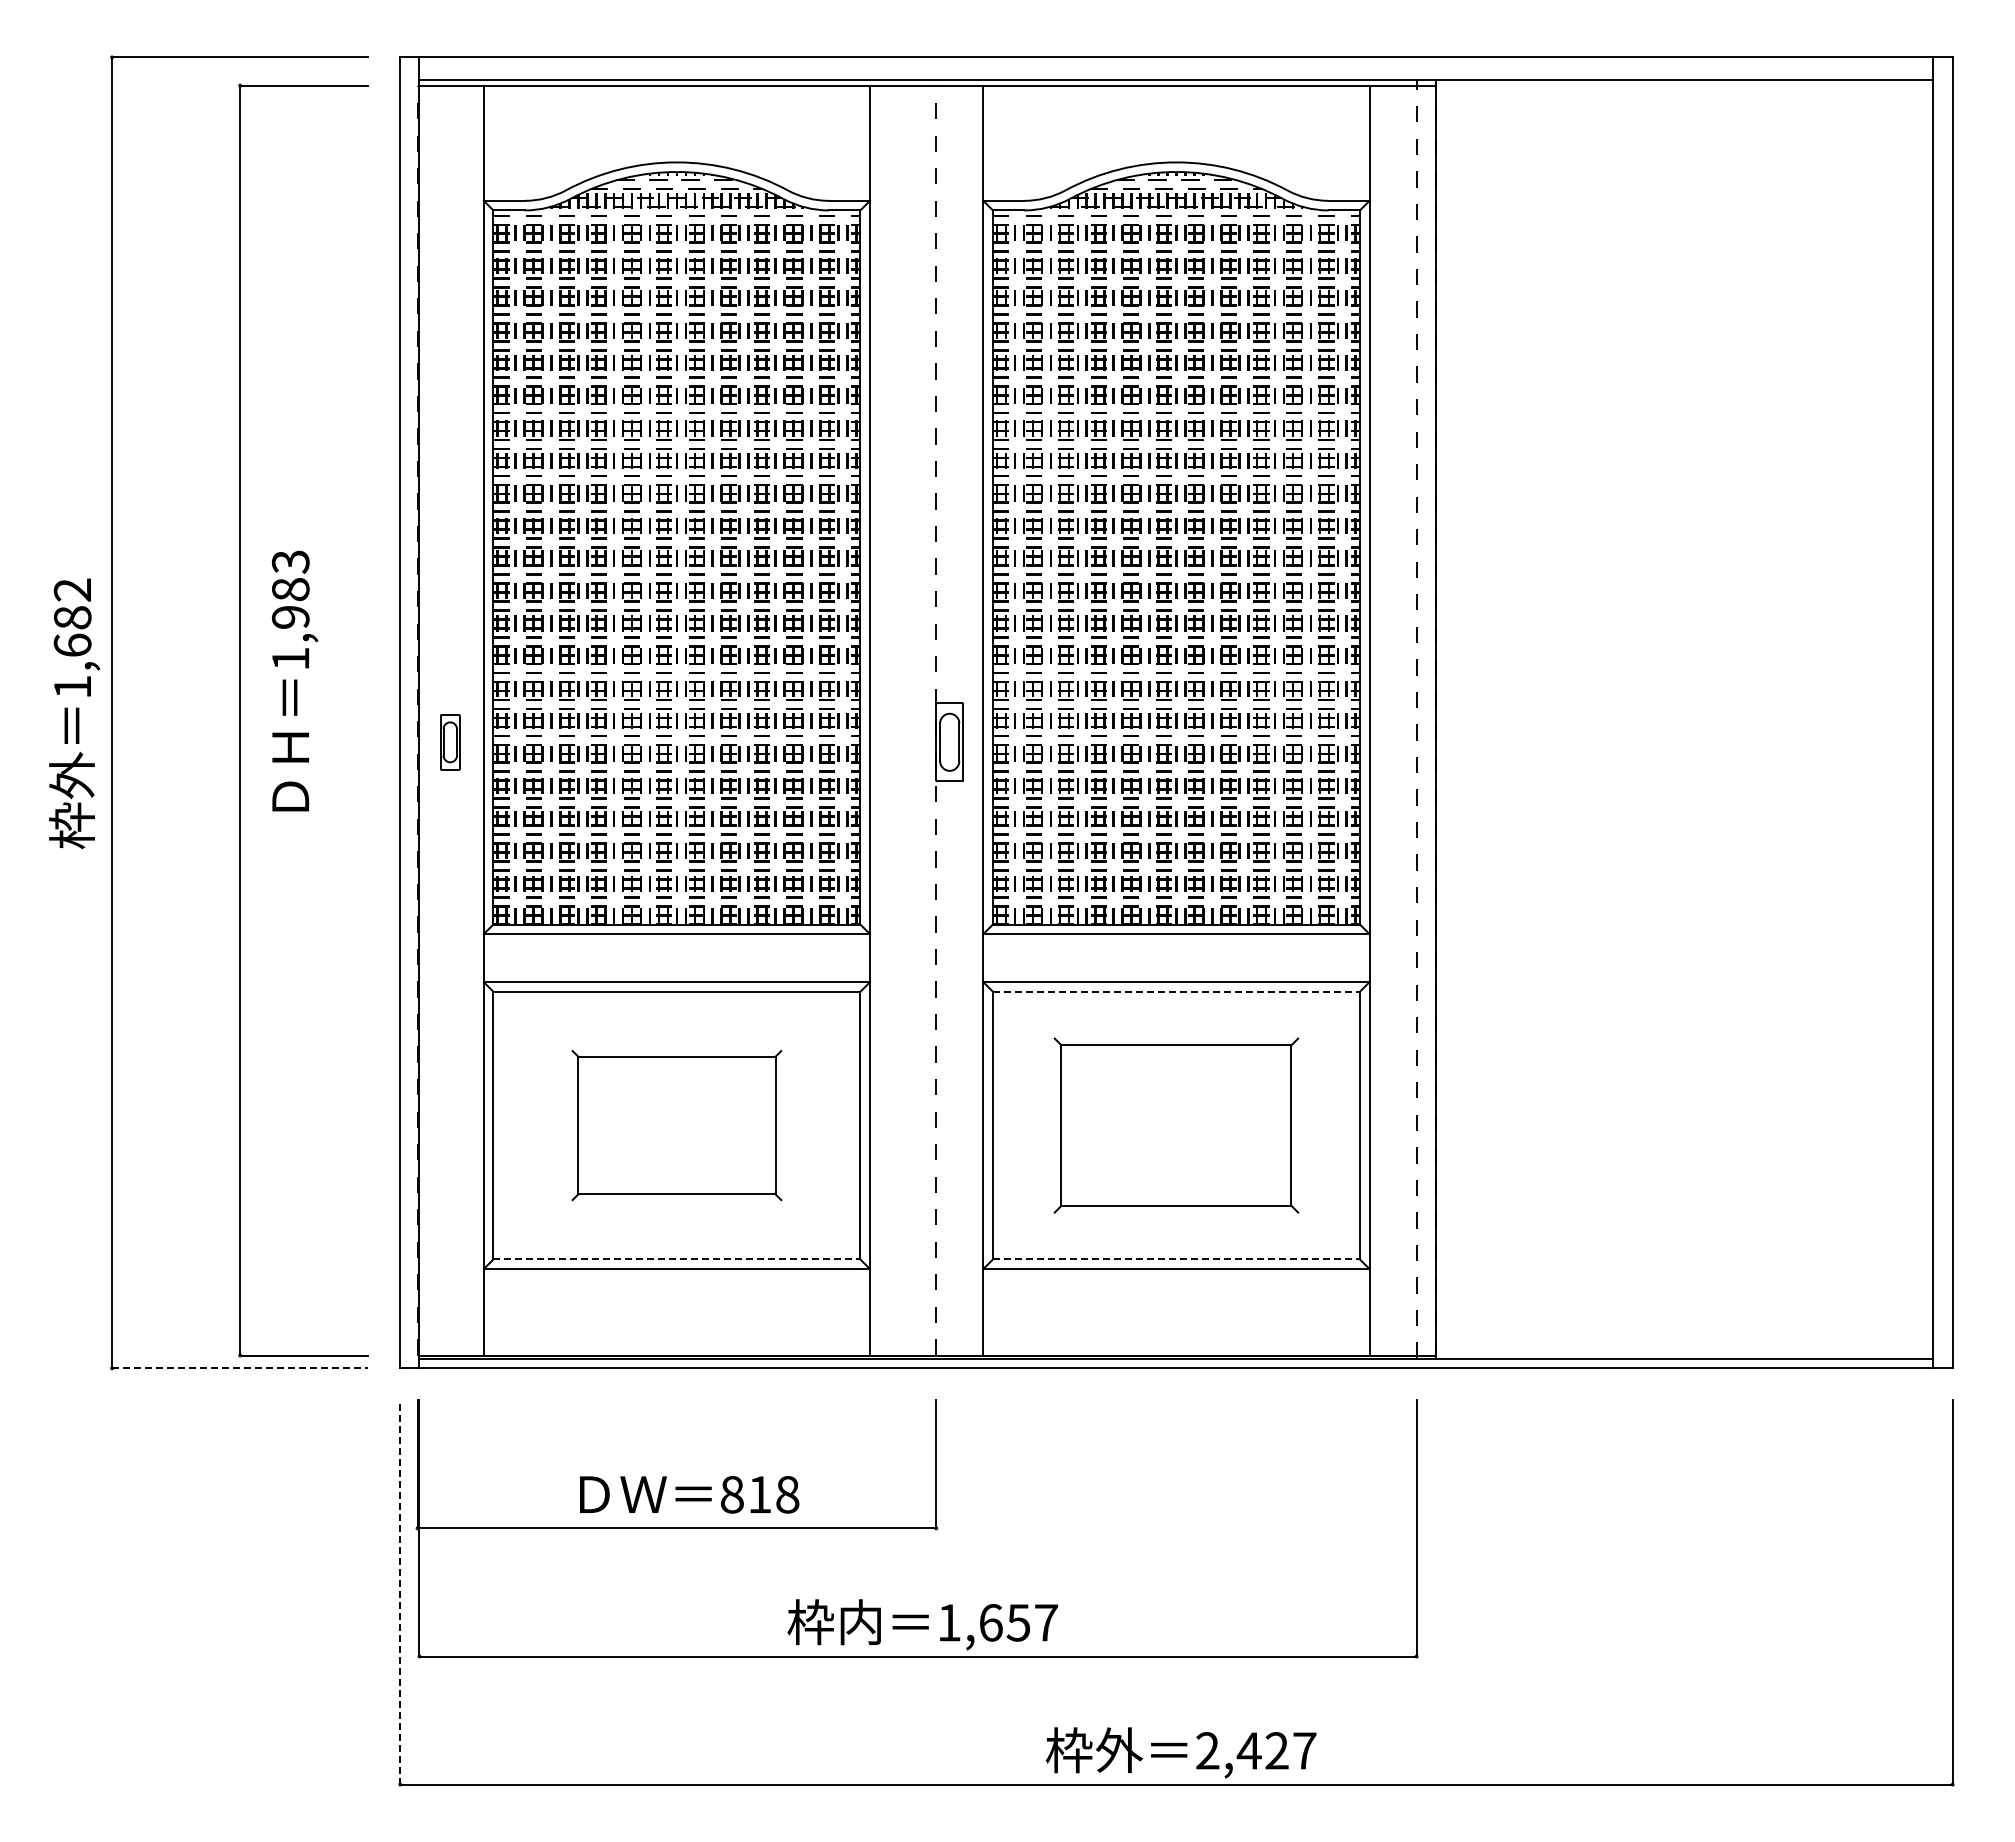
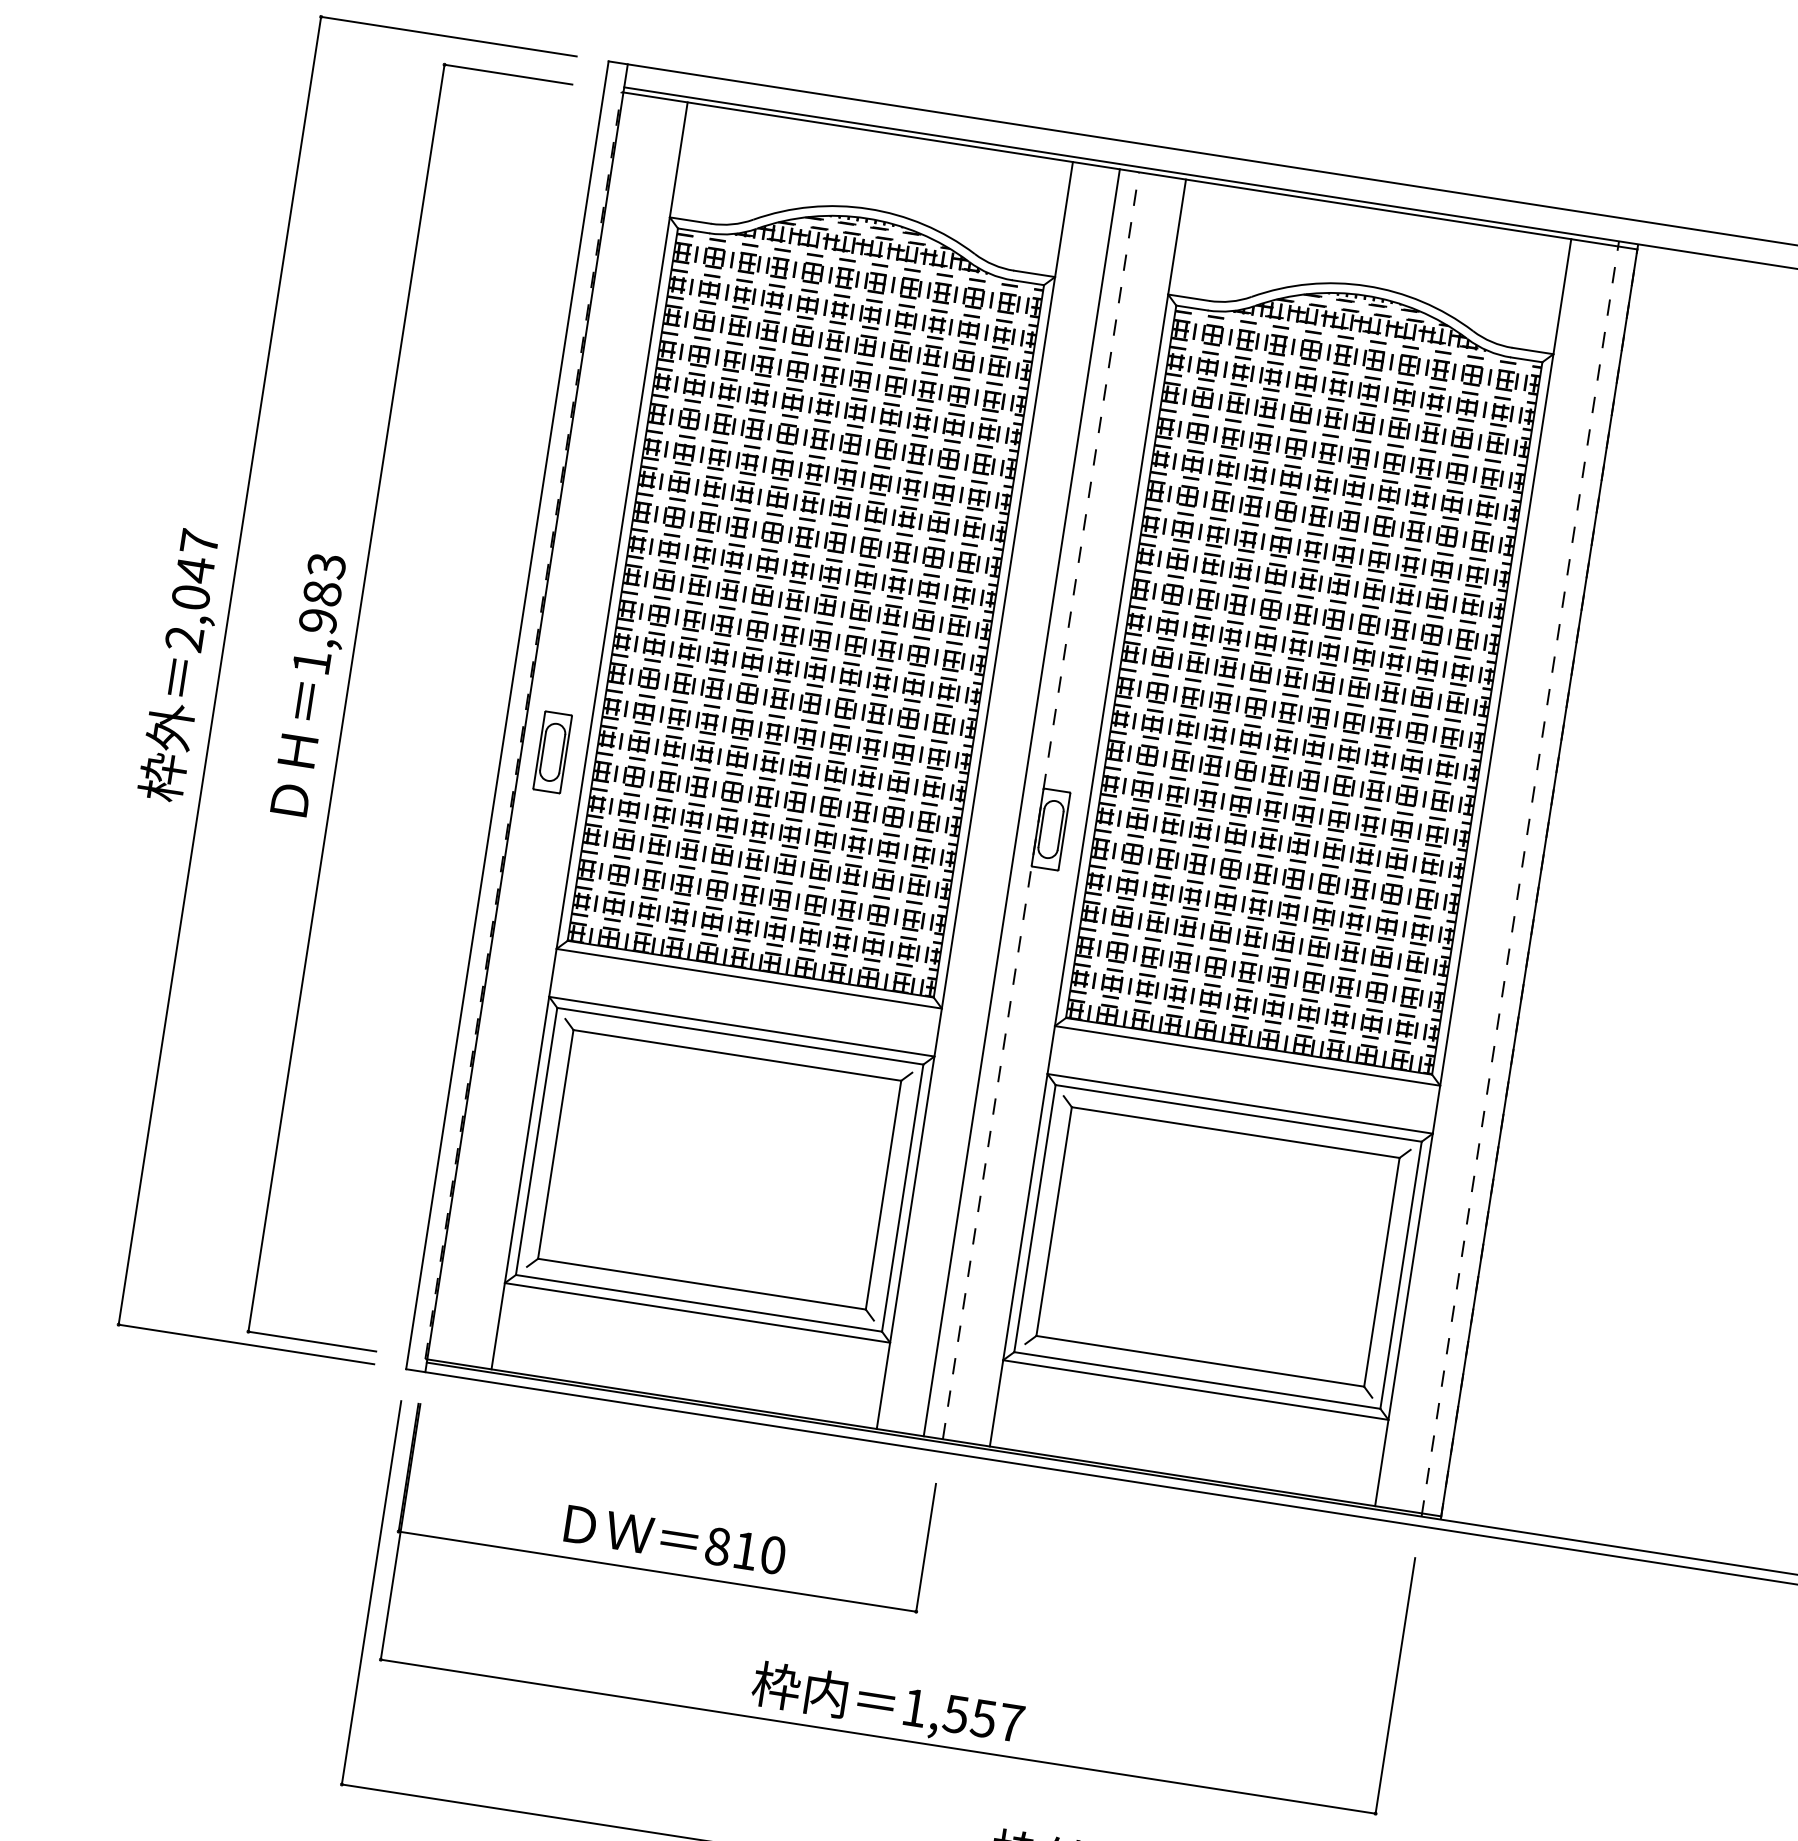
text: (72, 638) -> (191, 590), 1,682 -> 2,047
text: (294, 680) -> (312, 684), moved
line: (917, 720) -> (1022, 802), added
part: (450, 742) -> (552, 752), size x1.43
line: (1176, 991) -> (1238, 1113), dashed -> solid
part: (676, 1125) -> (719, 1169), size x1.67
part: (1176, 1125) -> (1218, 1246), size x1.43
line: (677, 1259) -> (699, 1303), dashed -> solid
line: (1176, 1259) -> (1197, 1380), dashed -> solid
line: (240, 1368) -> (246, 1344), dashed -> solid
text: (787, 1494) -> (773, 1554), 818 -> 810
line: (400, 1591) -> (371, 1591), dashed -> solid
text: (990, 1622) -> (955, 1713), 1,657 -> 1,557

